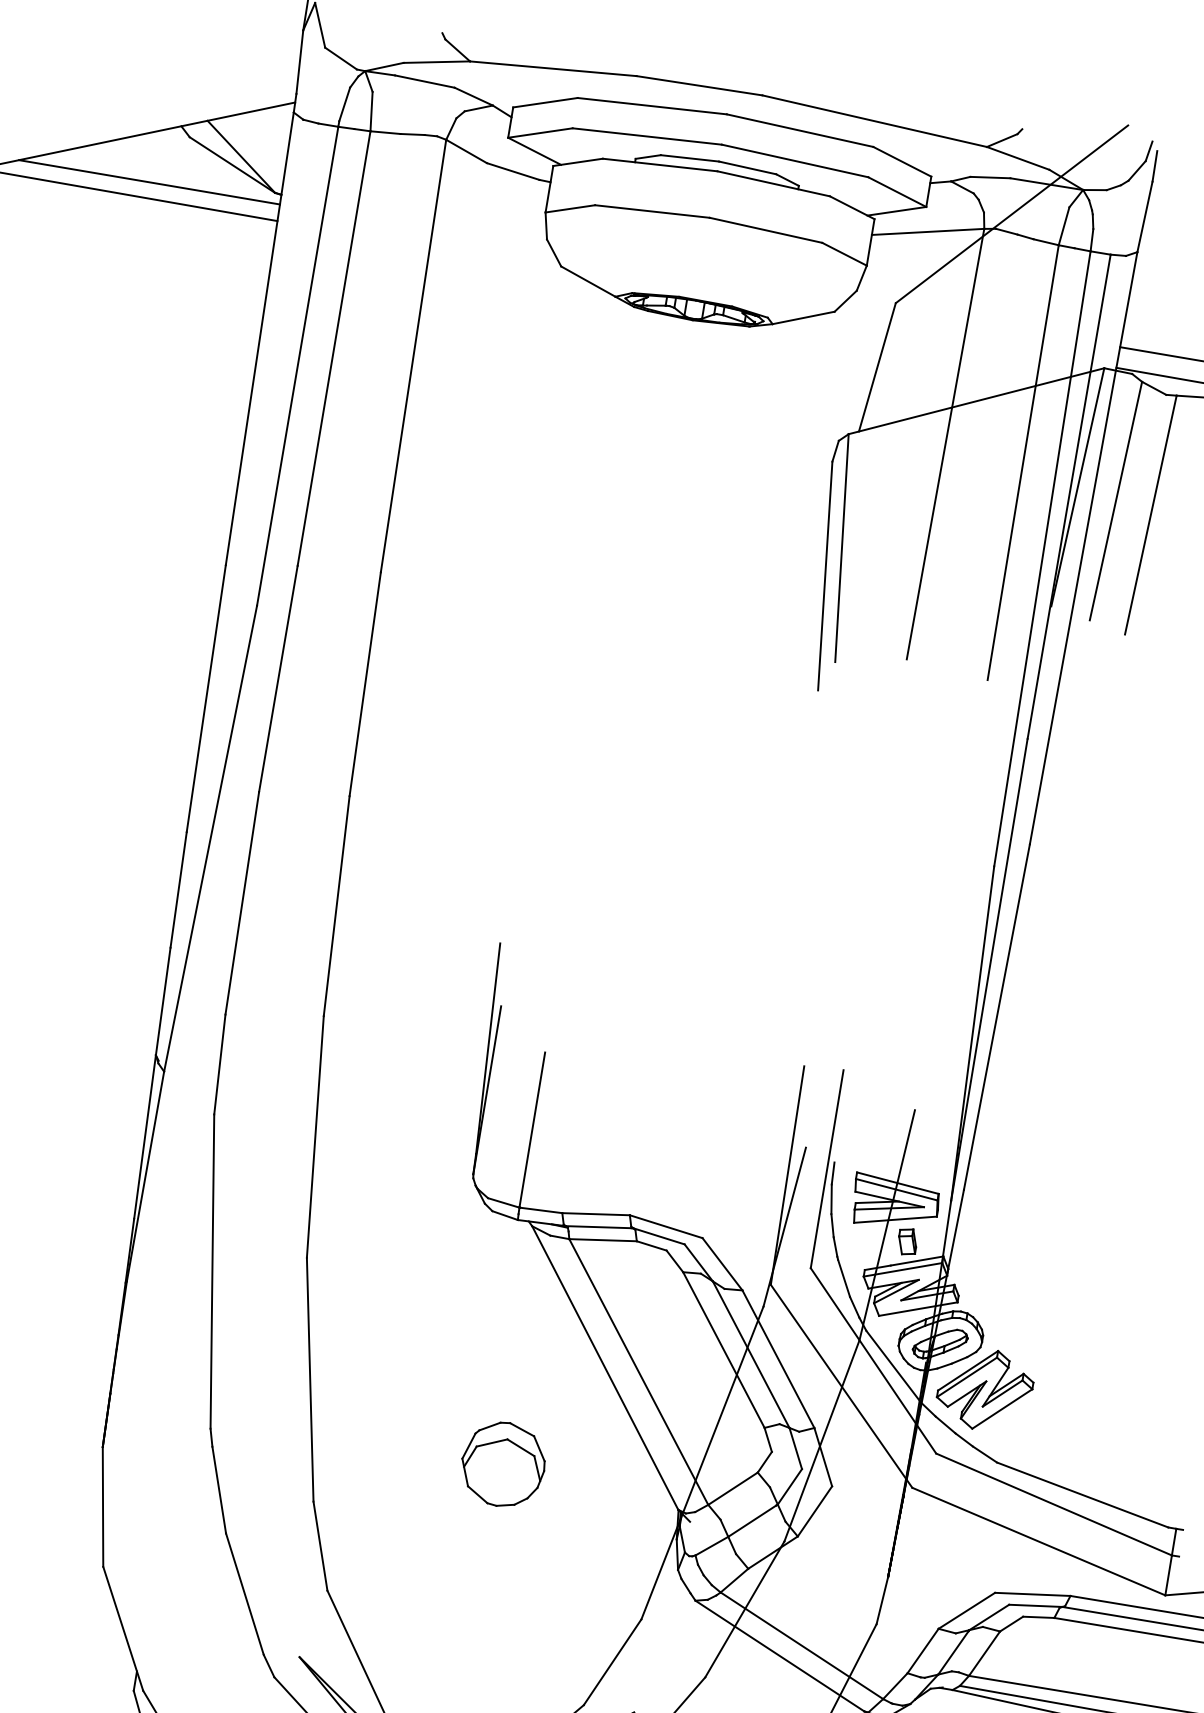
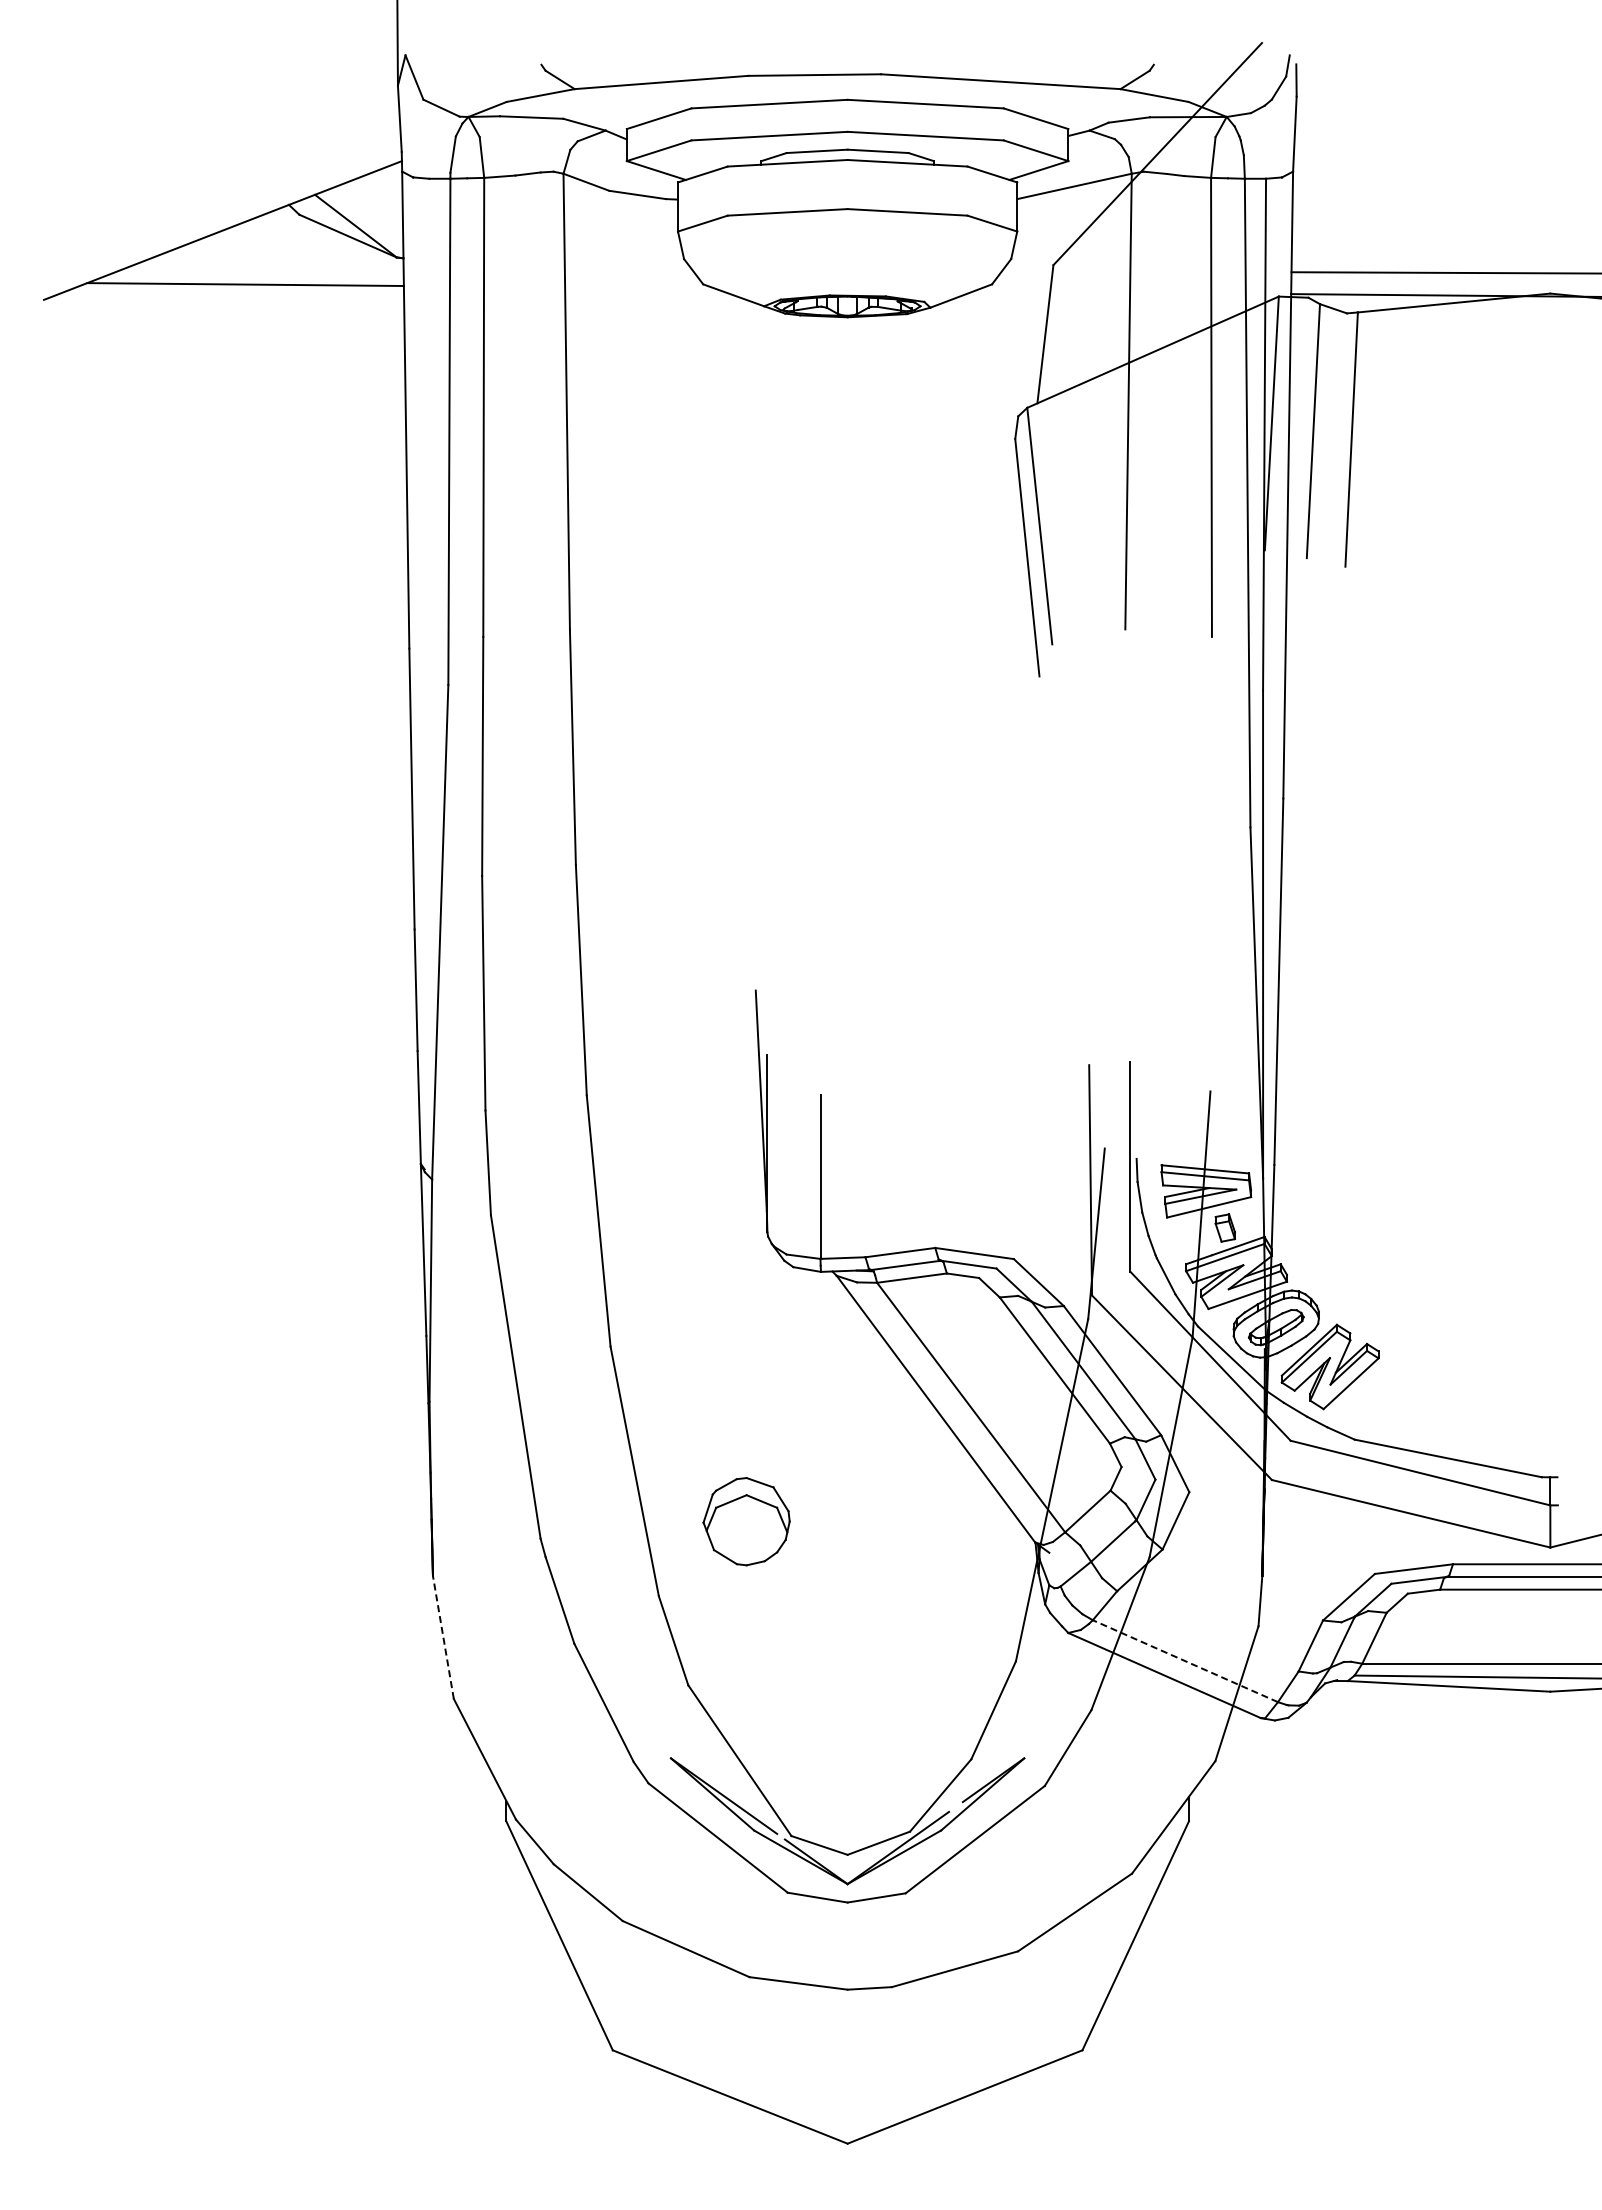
line: (149, 181) -> (265, 267), removed
part: (503, 1464) -> (746, 1521), moved
line: (103, 1506) -> (443, 1636), solid -> dashed
line: (801, 1644) -> (1184, 1660), solid -> dashed

